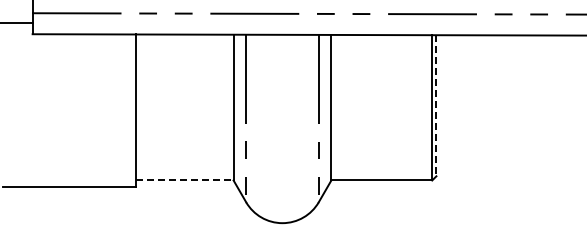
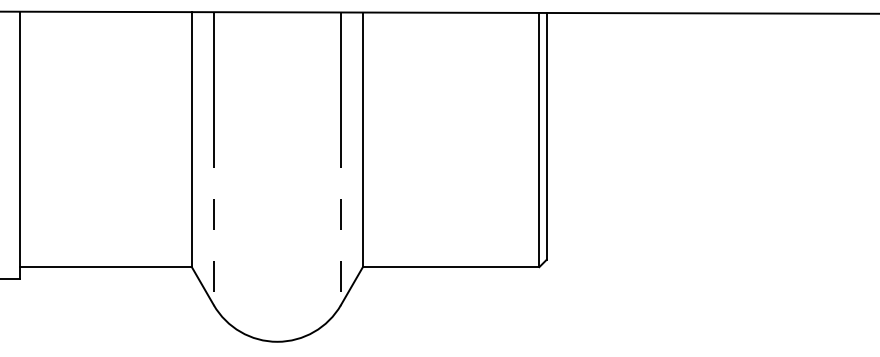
line: (436, 105) -> (546, 135), dashed -> solid
line: (185, 180) -> (107, 267), dashed -> solid

